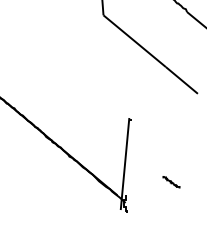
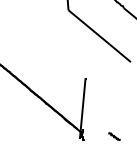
curve: (171, 182) -> (114, 136), moved

